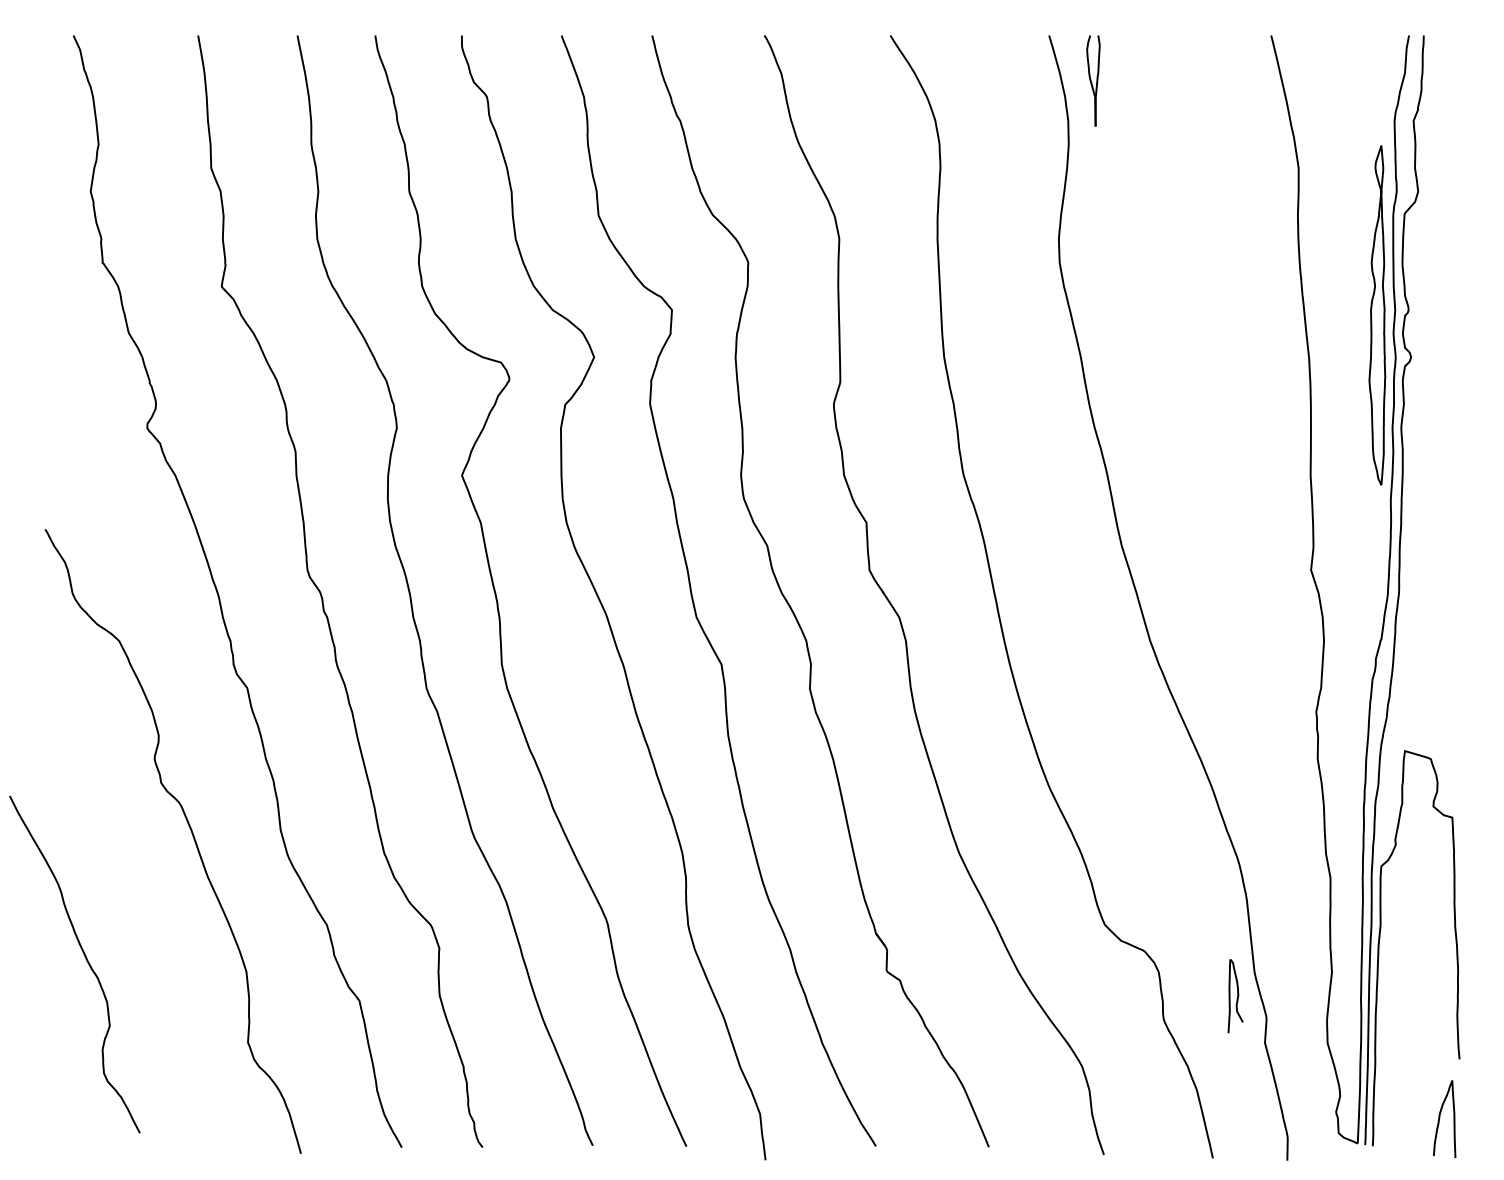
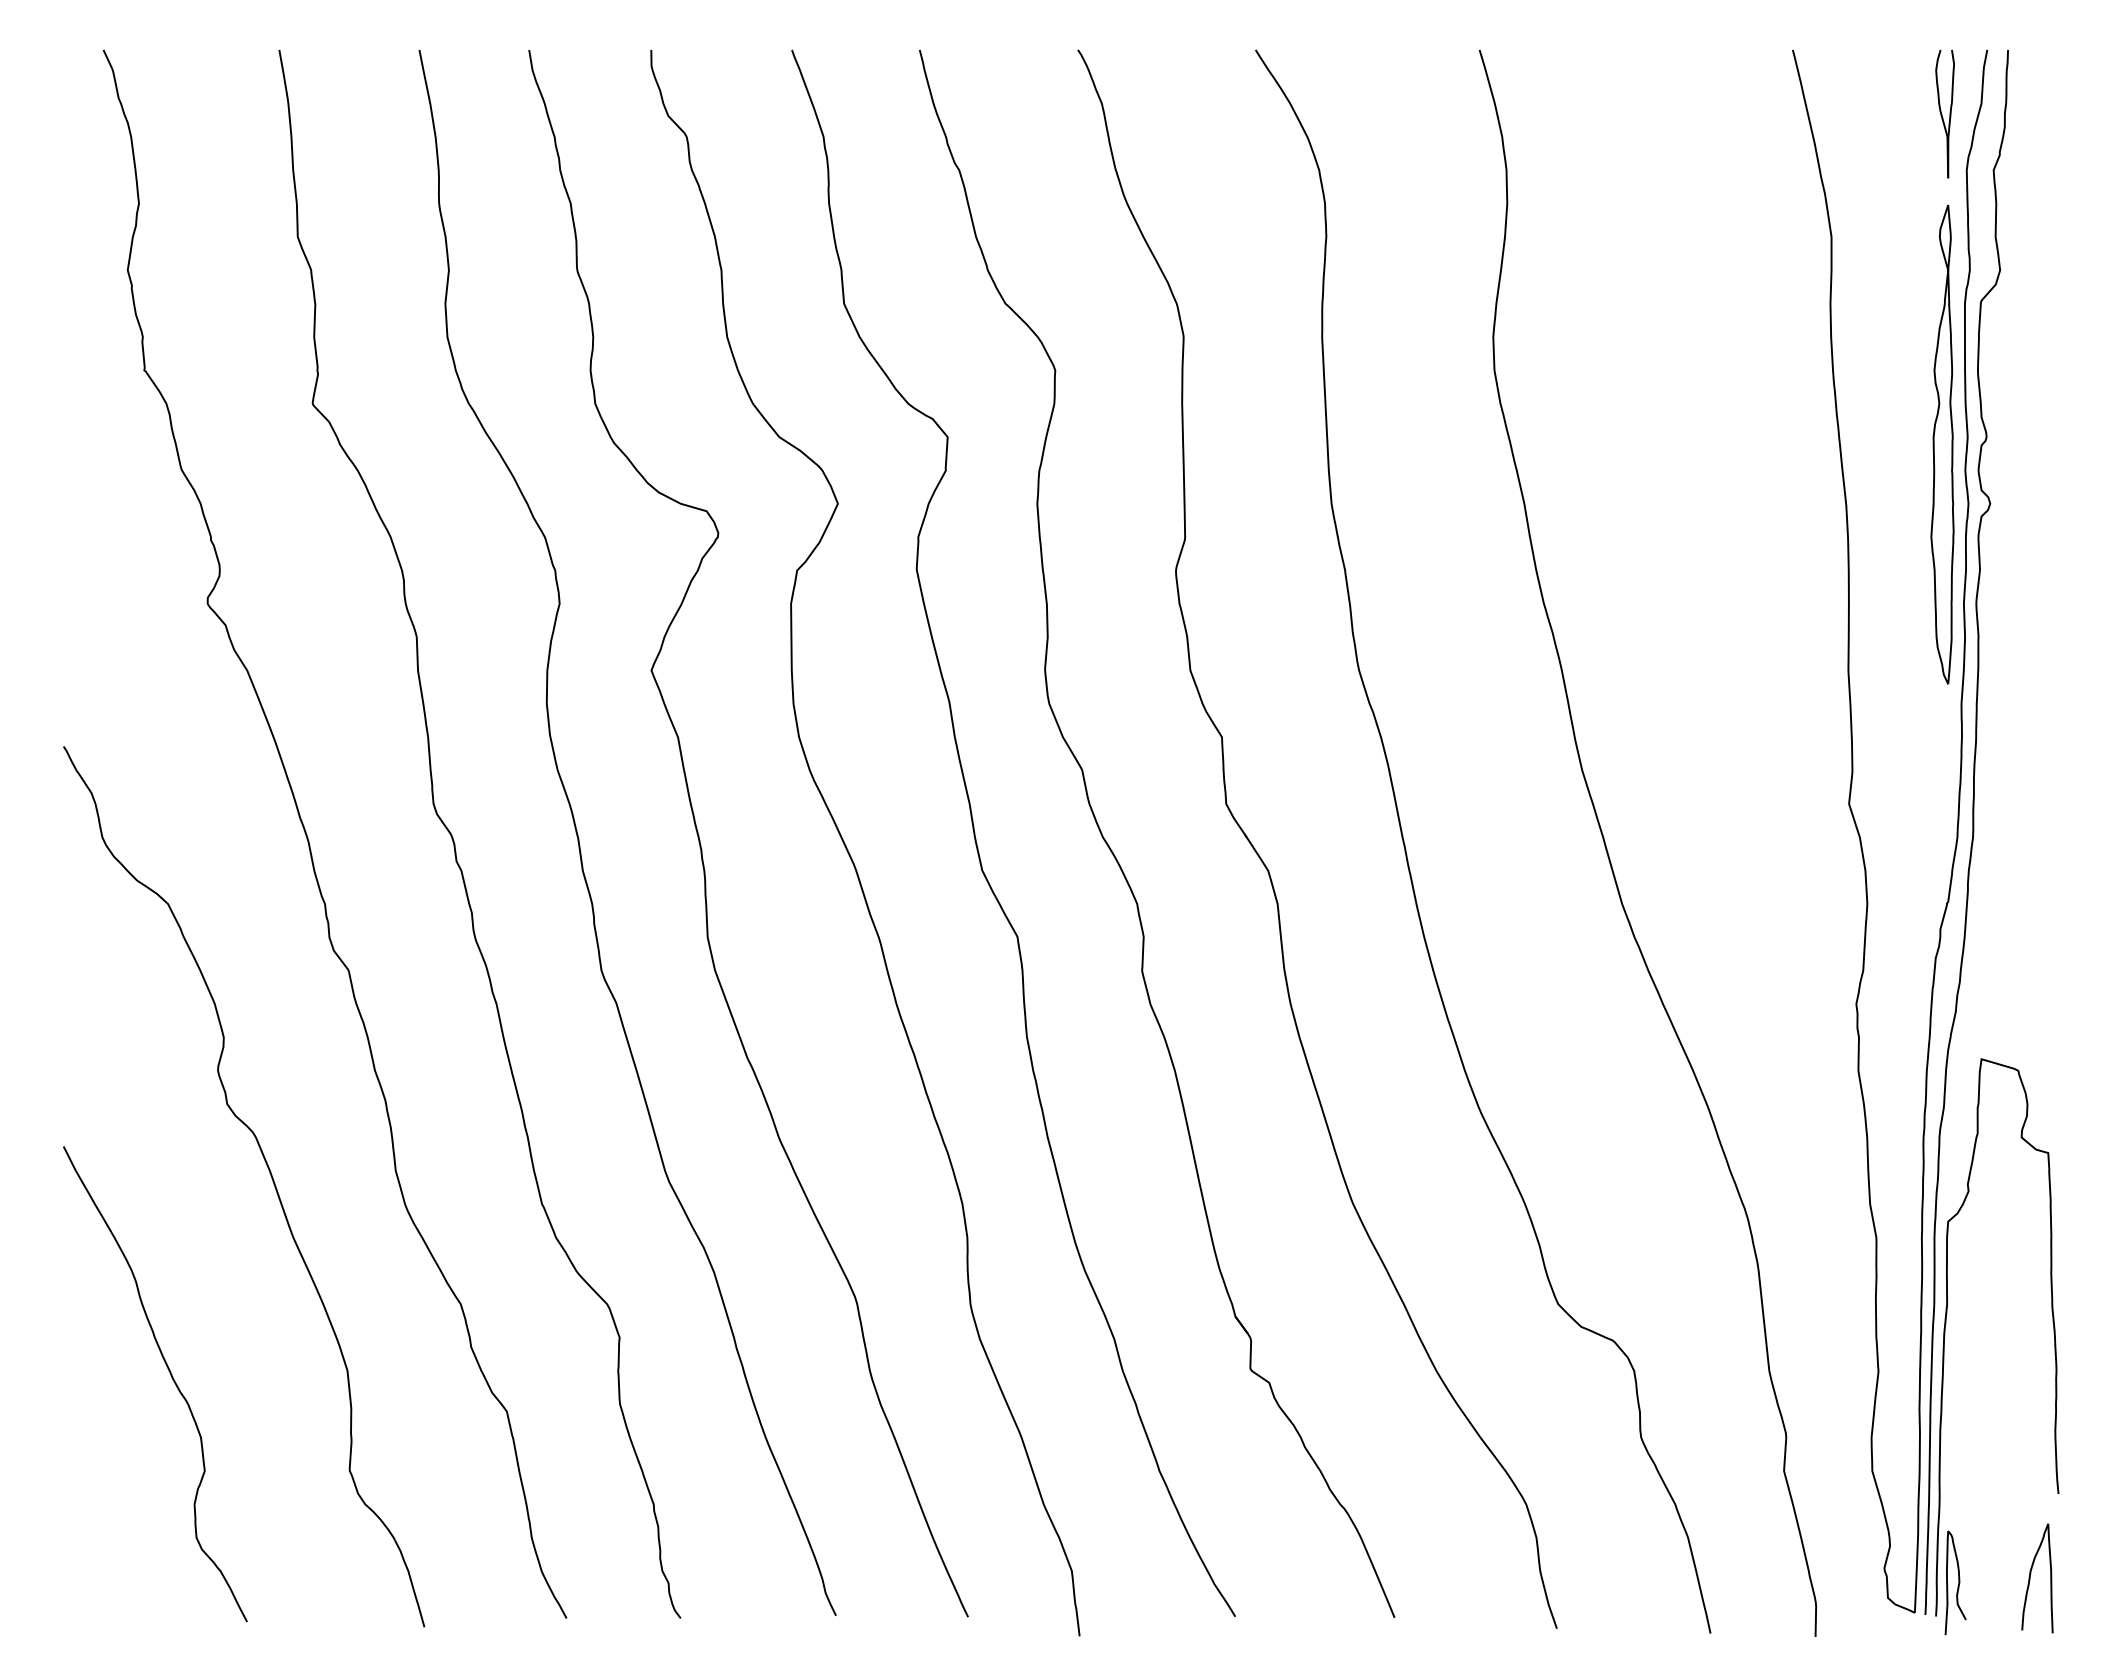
part: (1093, 80) -> (1944, 113), moved
curve: (86, 960) -> (171, 1378), moved
curve: (1237, 995) -> (1958, 1582), moved

